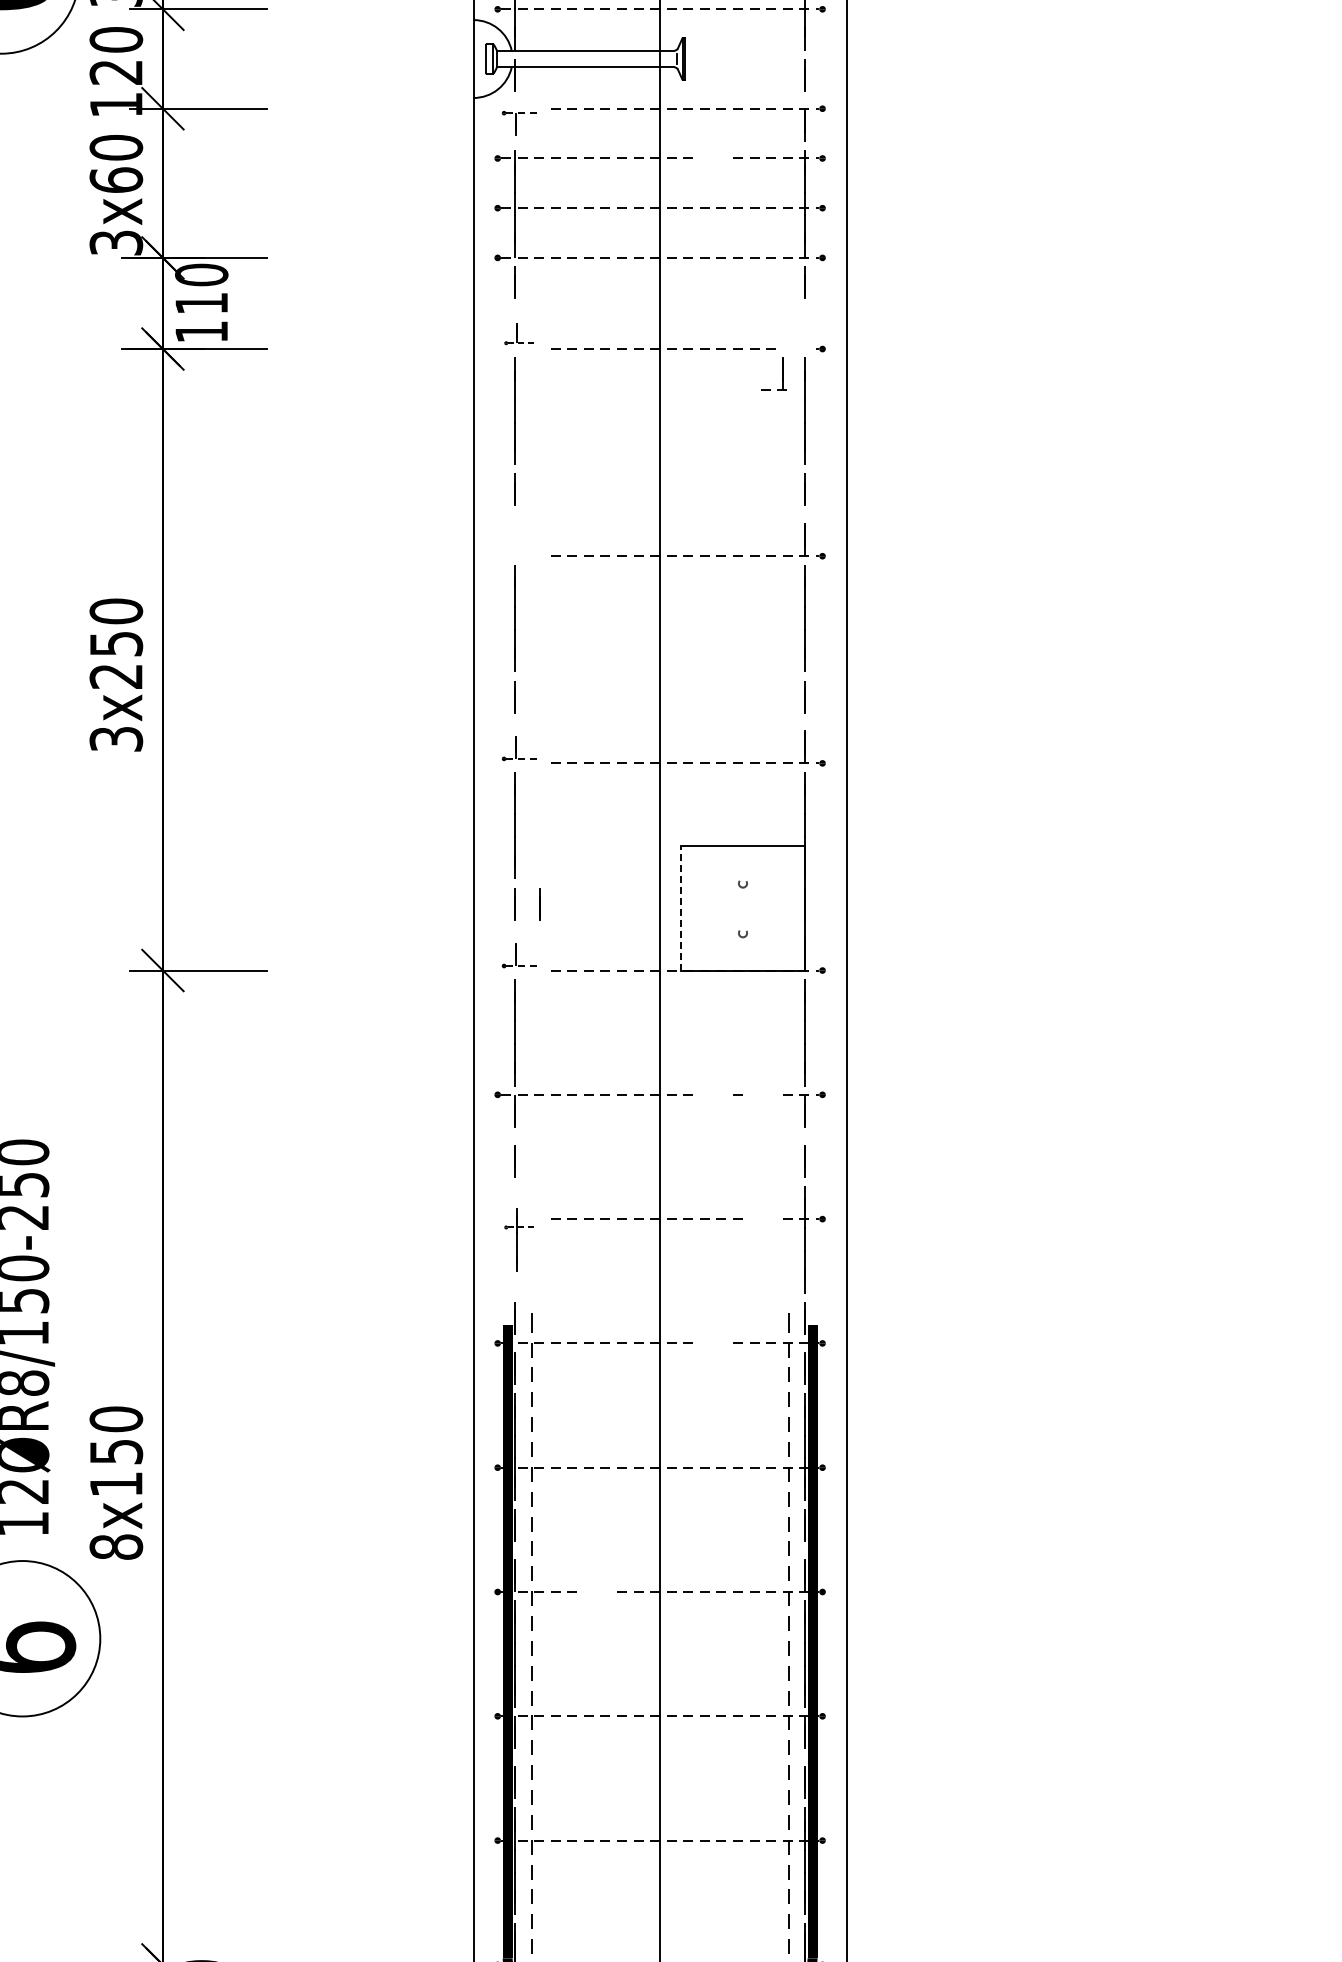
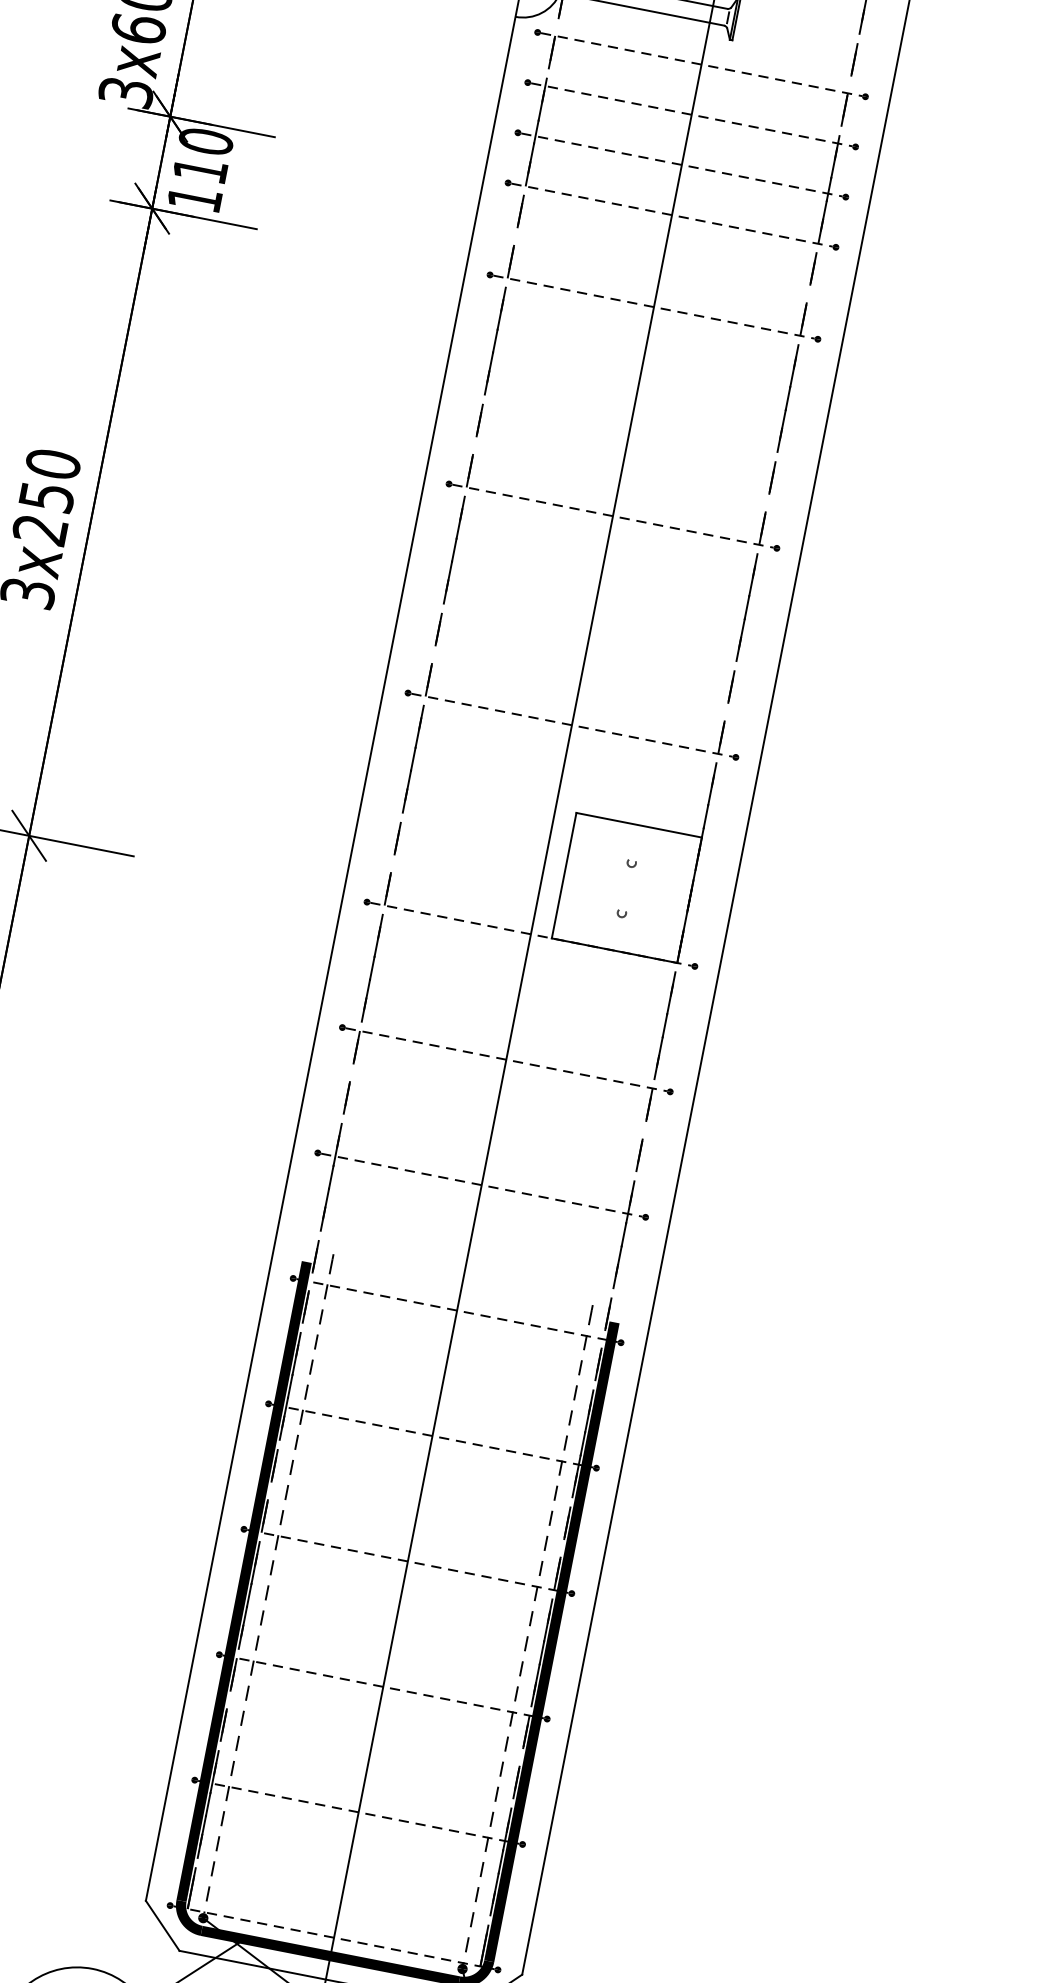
part: (518, 123) -> (555, 51), size x1.43
line: (709, 157) -> (741, 123), added
part: (518, 334) -> (513, 264), size x1.67
part: (782, 373) -> (802, 318), moved
part: (518, 541) -> (472, 473), added
part: (518, 748) -> (431, 682), size x1.43
line: (539, 904) -> (422, 843), removed
line: (680, 907) -> (563, 874), dashed -> solid
part: (518, 955) -> (390, 891), size x1.43
line: (709, 1094) -> (556, 1069), added
line: (759, 1094) -> (606, 1079), added
line: (759, 1218) -> (582, 1204), added
part: (518, 1239) -> (334, 1177), size x1.67
line: (709, 1342) -> (507, 1319), added
line: (593, 1591) -> (340, 1547), added

